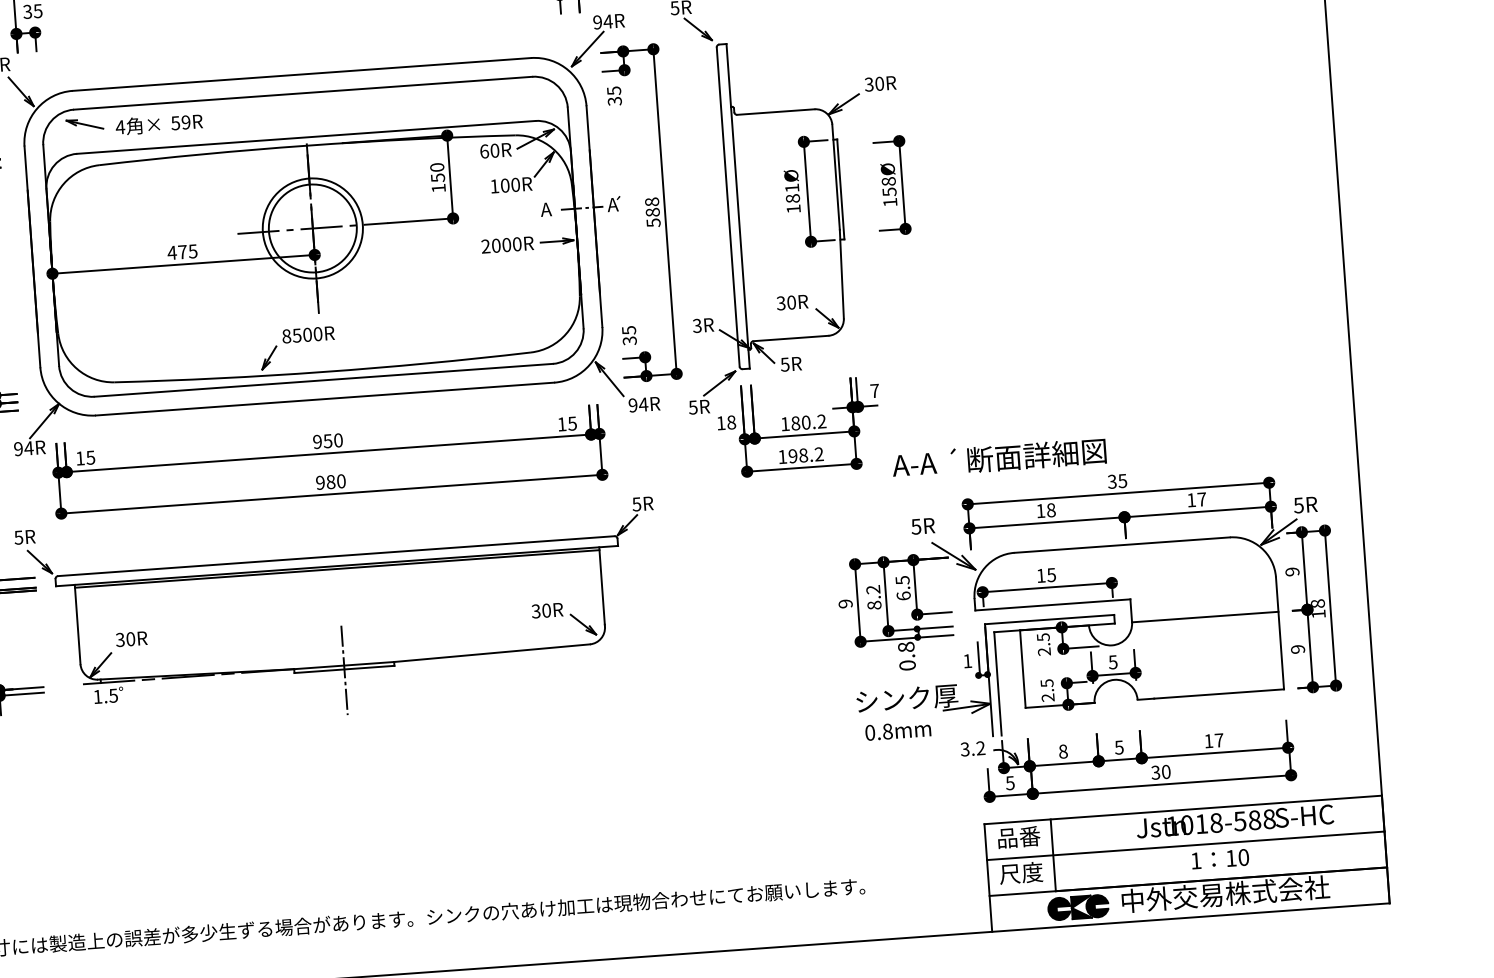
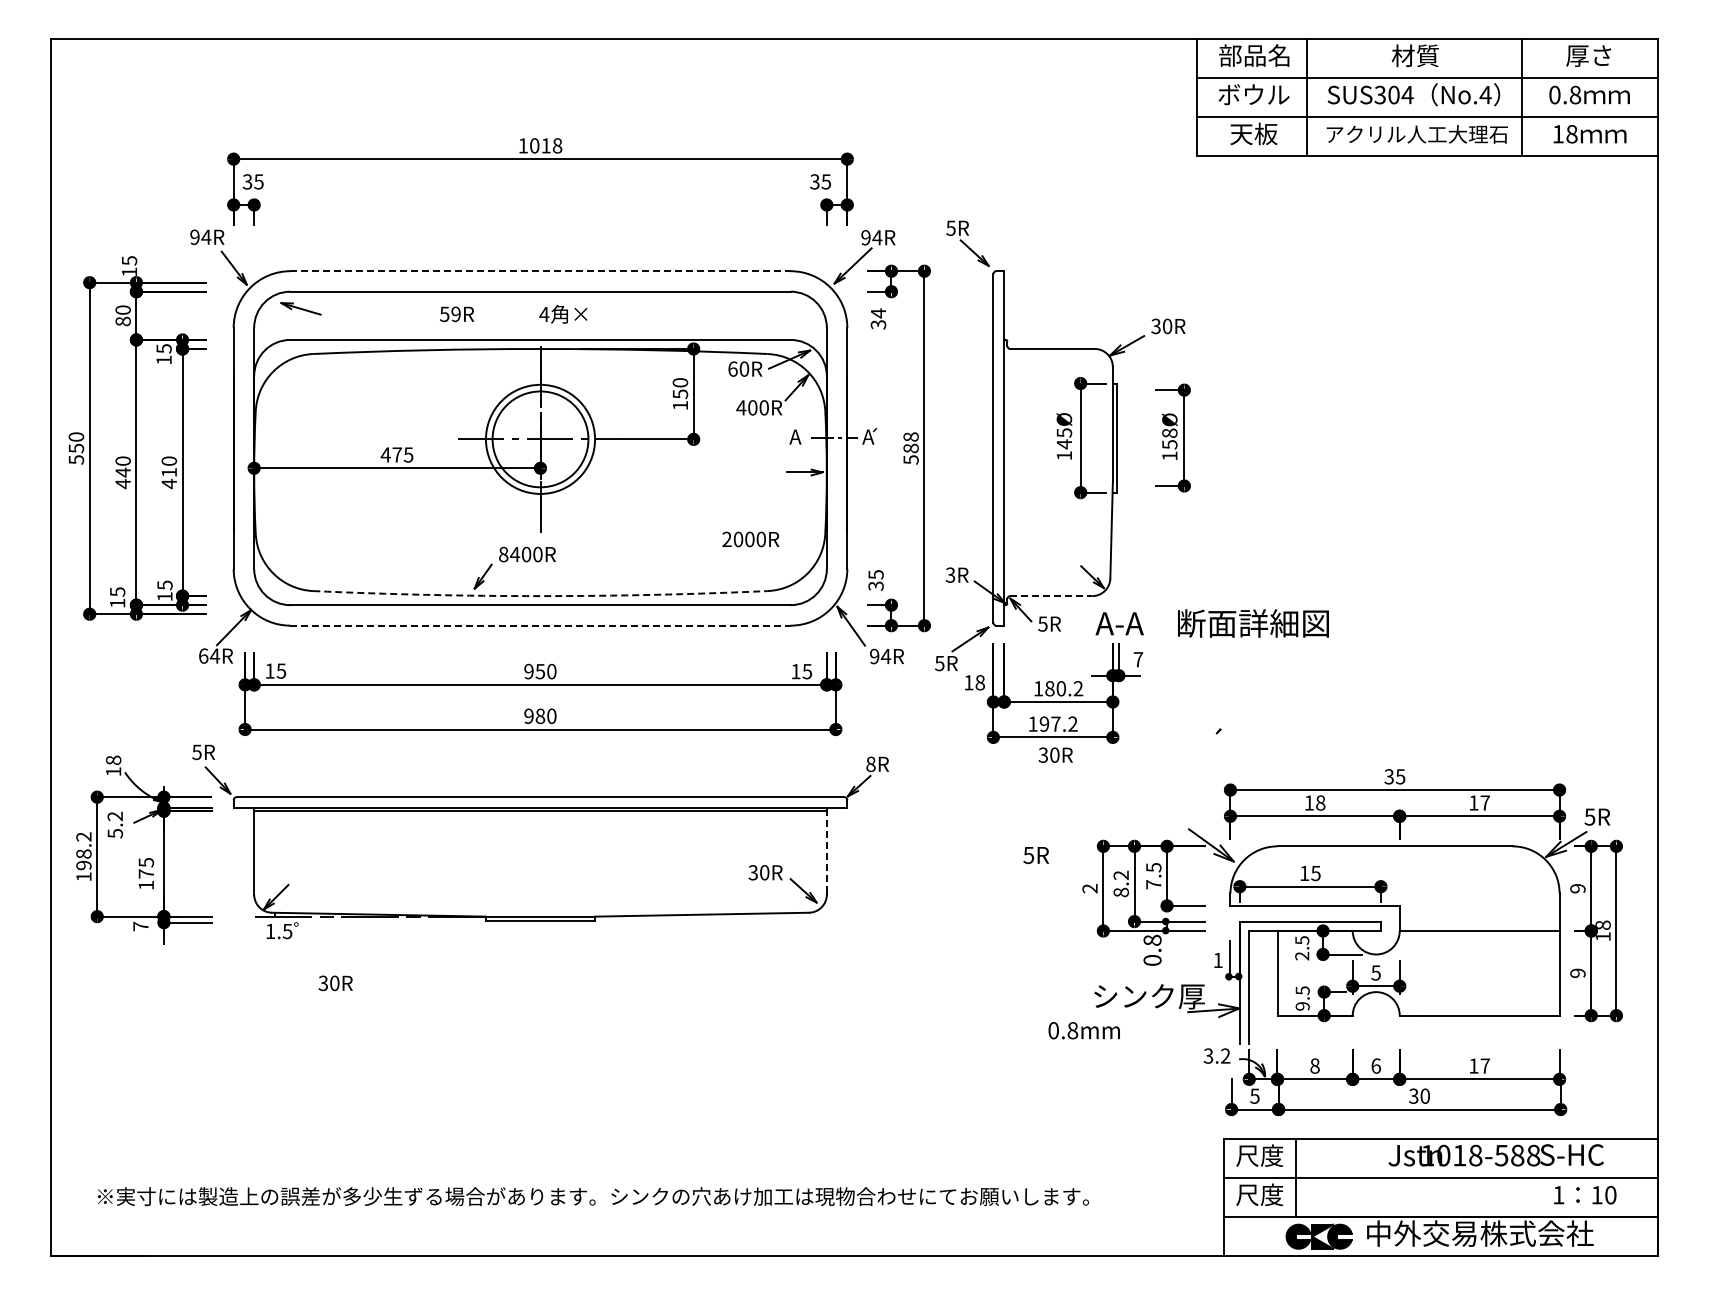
line: (302, 74) -> (541, 271), solid -> dashed
text: (614, 91) -> (878, 313), 35 -> 34
text: (187, 122) -> (457, 314), moved
text: (137, 125) -> (563, 313), moved
text: (494, 186) -> (741, 407), 100R -> 400R
text: (792, 193) -> (1064, 438), 181Ø -> 145Ø
text: (507, 245) -> (750, 539), moved
text: (792, 301) -> (1055, 754), moved
text: (296, 335) -> (514, 554), 8500R -> 8400R
line: (791, 338) -> (1051, 596), solid -> dashed
arc: (323, 372) -> (540, 596), solid -> dashed
line: (325, 398) -> (541, 625), solid -> dashed
text: (18, 448) -> (203, 655), 94R -> 64R
text: (803, 454) -> (1055, 723), 198.2 -> 197.2
text: (998, 458) -> (1211, 623), moved
text: (636, 503) -> (870, 763), 5R -> 8R
text: (922, 526) -> (1035, 855), moved
line: (601, 585) -> (826, 849), solid -> dashed
text: (903, 595) -> (1153, 884), 6.5 -> 7.5
text: (845, 603) -> (1089, 888), 9 -> 2
text: (131, 639) -> (335, 983), moved
line: (344, 670) -> (540, 921), removed
text: (1047, 697) -> (1302, 1006), 2.5 -> 9.5
text: (897, 730) -> (1083, 1030), moved
text: (1118, 747) -> (1375, 1065), 5 -> 6
text: (1018, 837) -> (1259, 1155), 品番 -> 尺度
text: (1220, 859) -> (1585, 1195), moved

